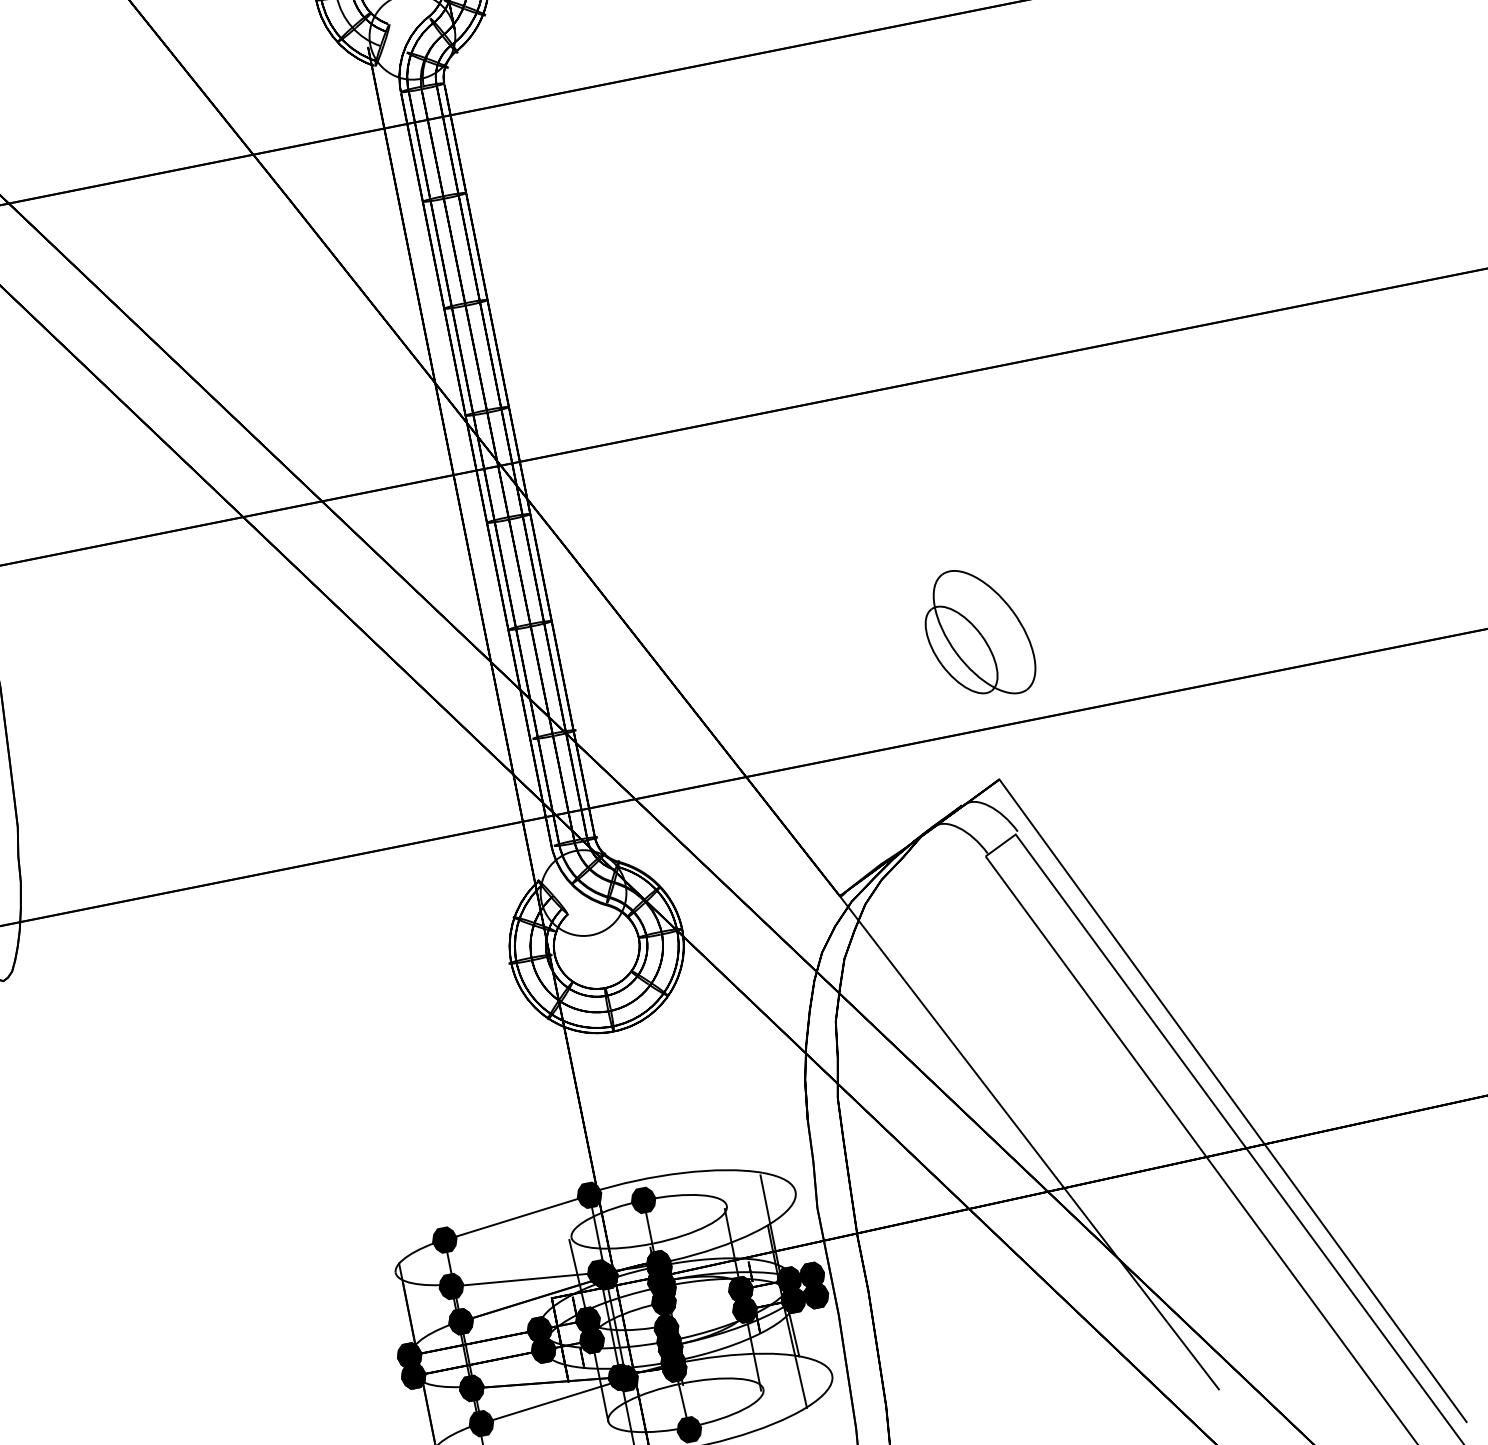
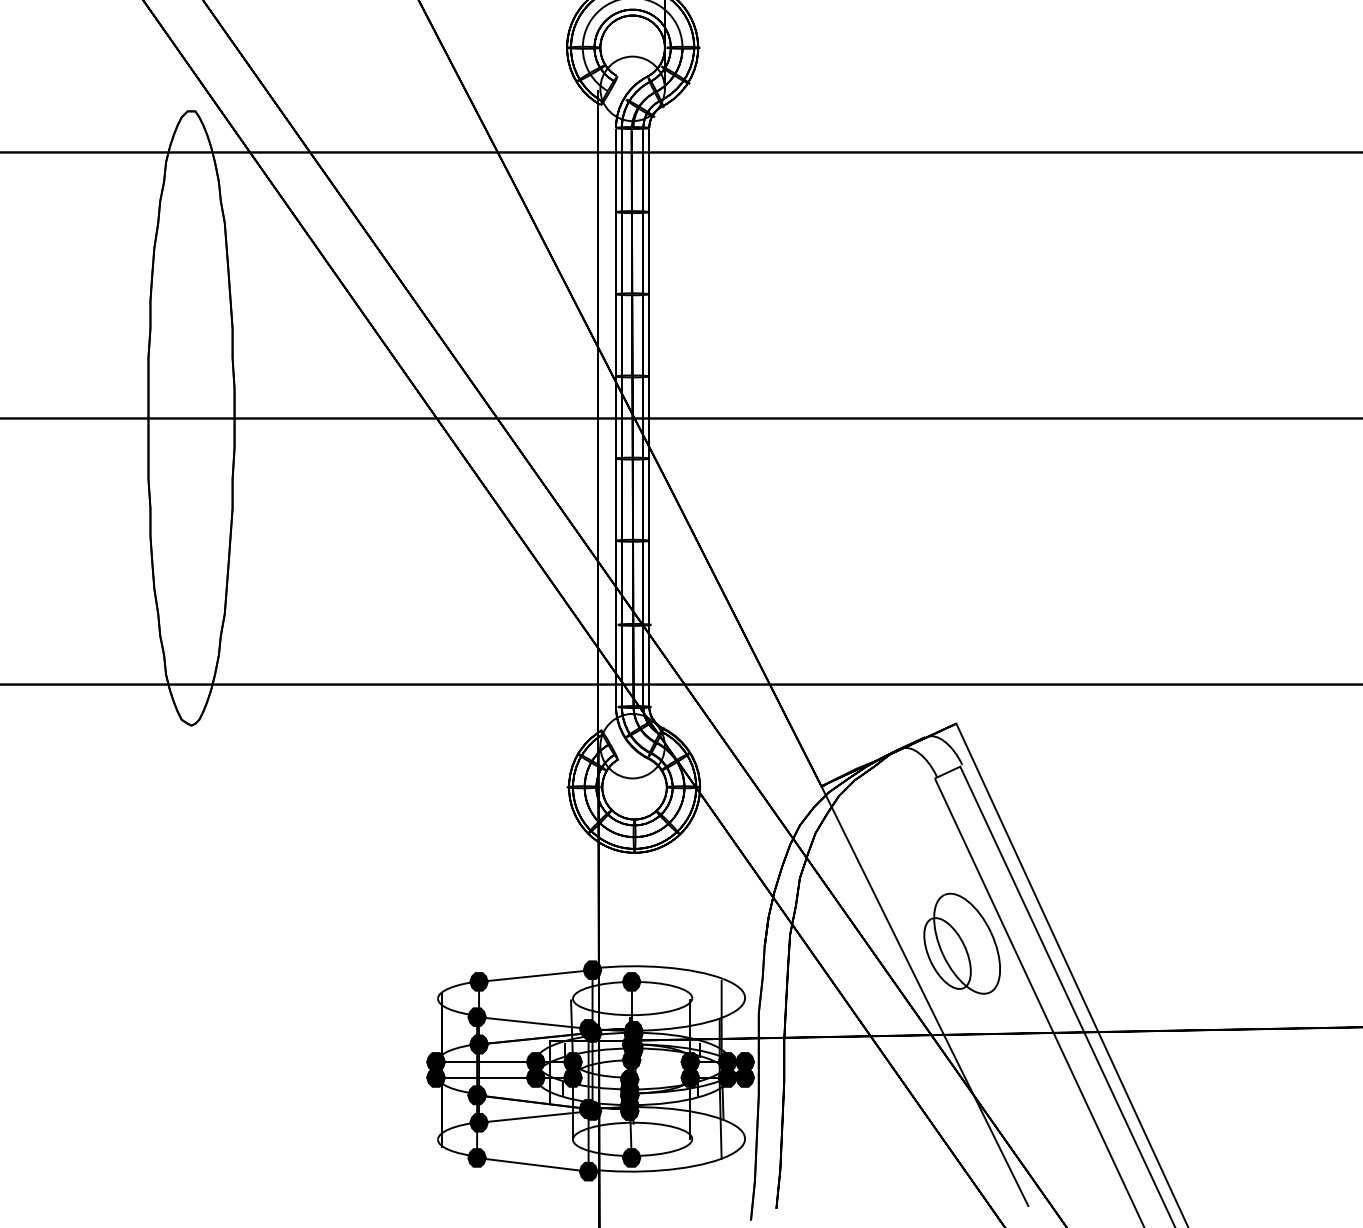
part: (977, 633) -> (961, 943), moved

